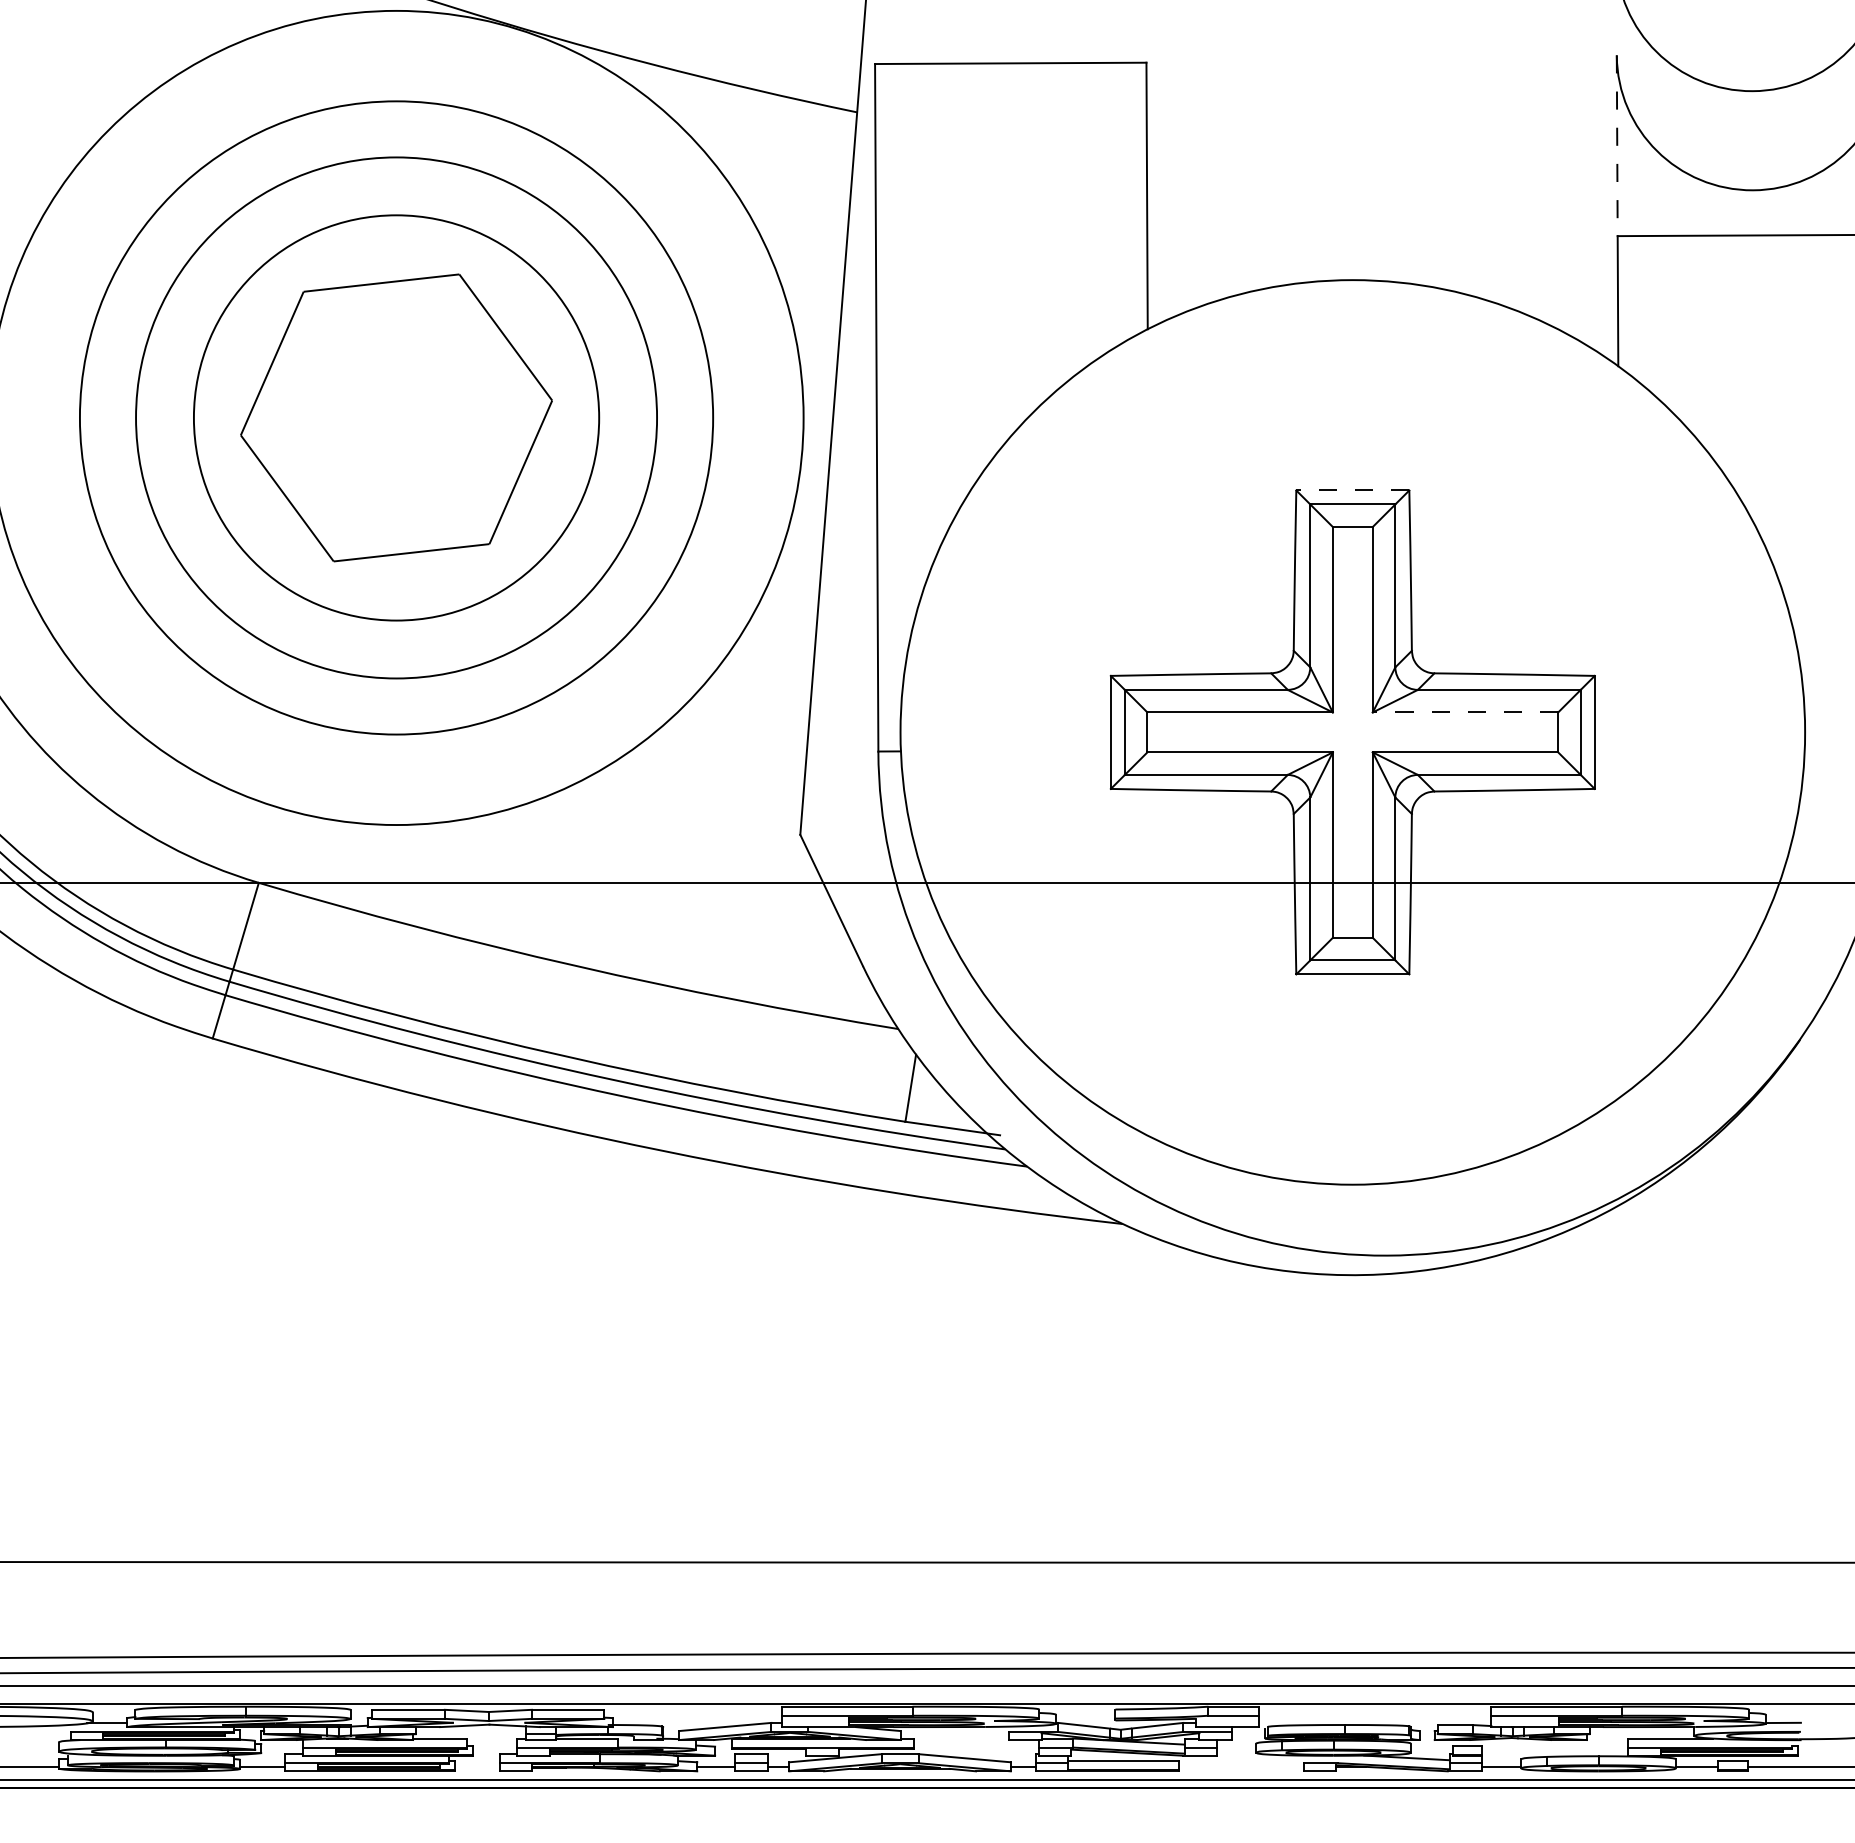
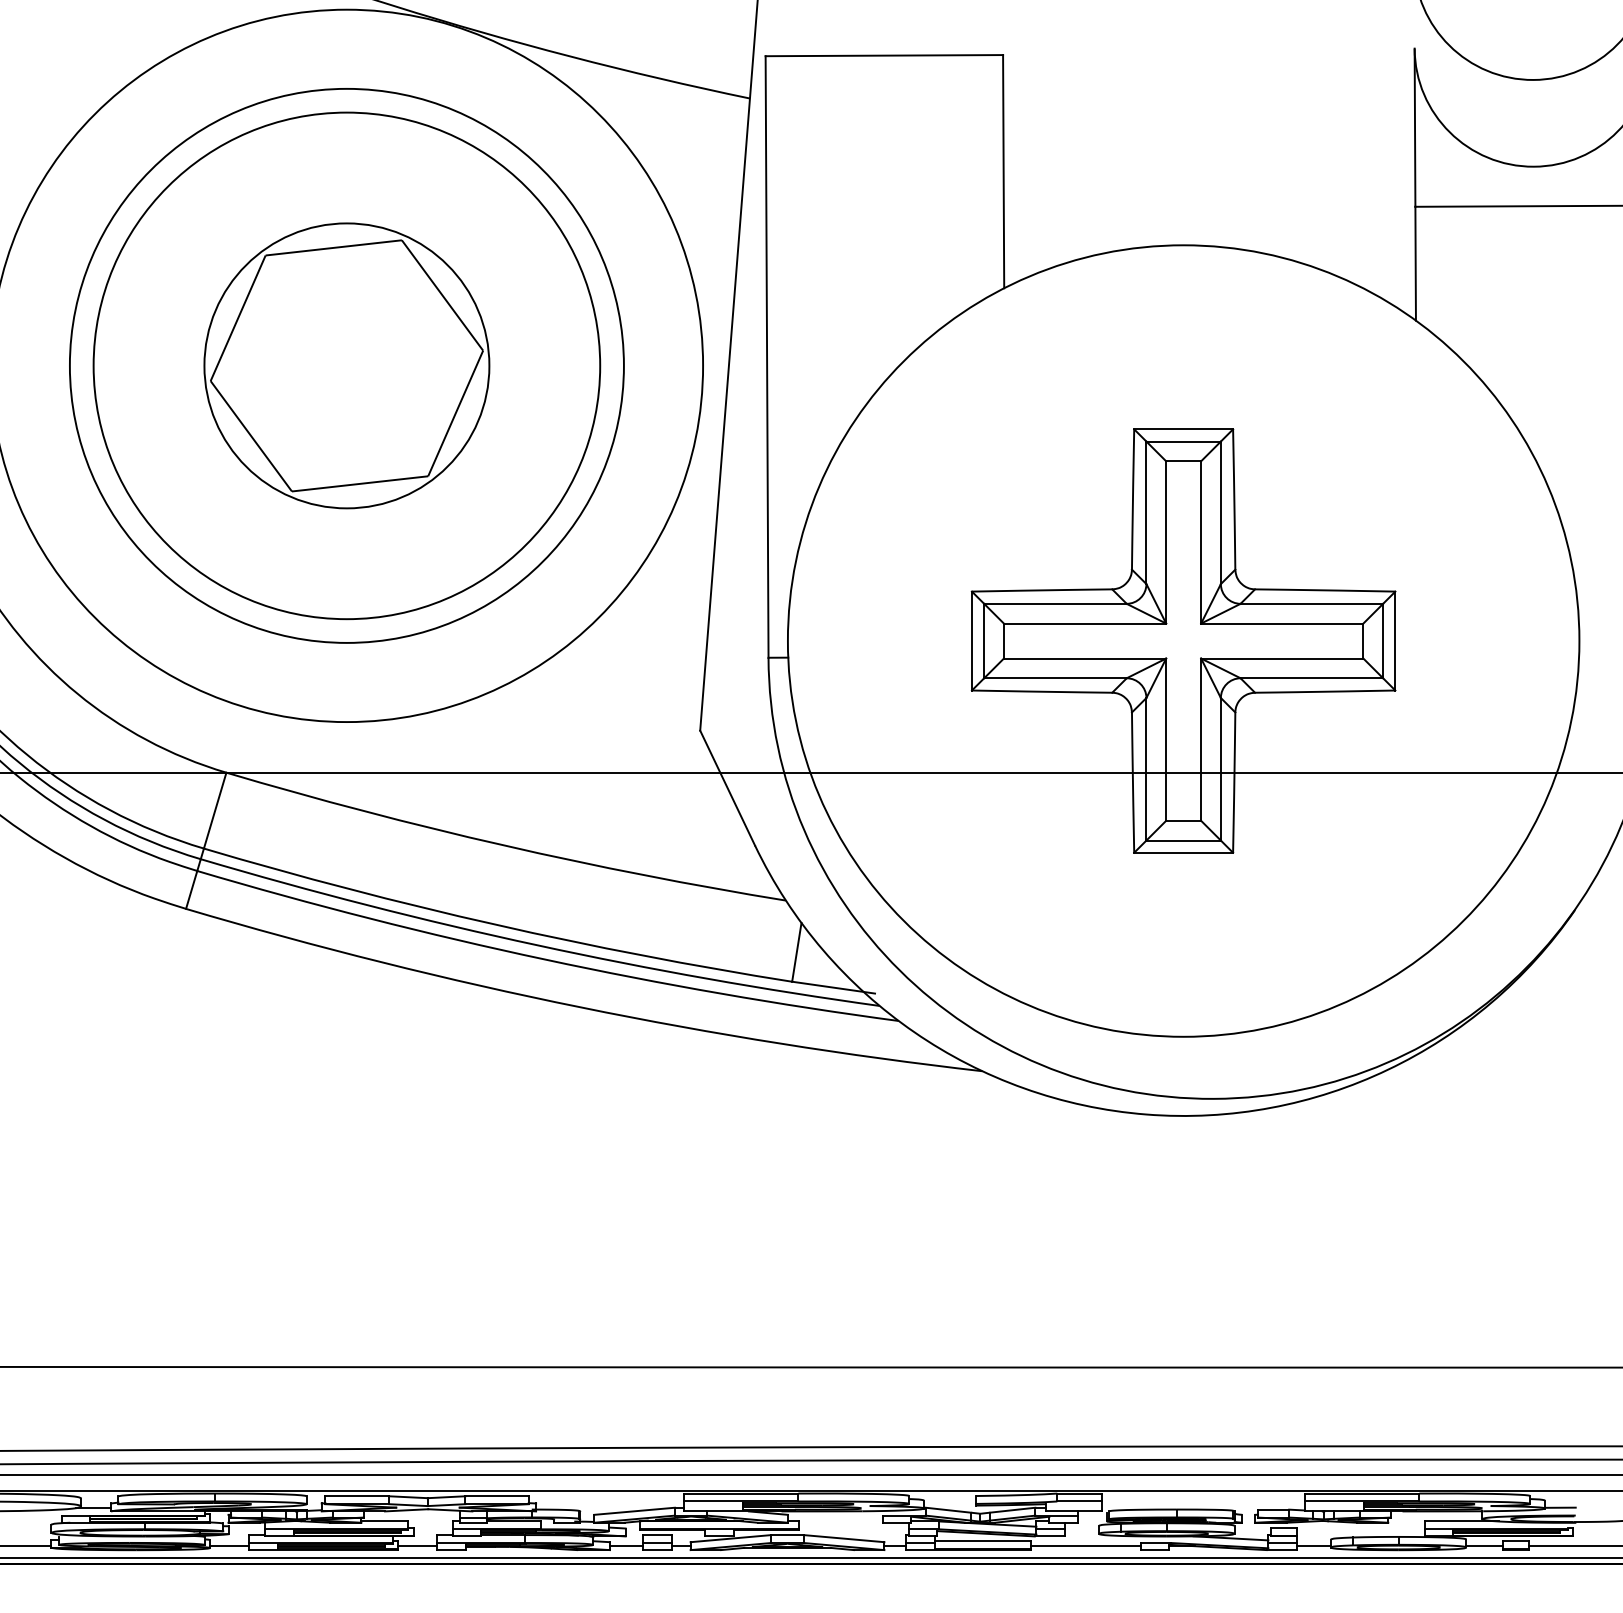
line: (1617, 146) -> (1415, 128), dashed -> solid
circle: (396, 417) -> (346, 365), size x0.62
circle: (396, 417) -> (346, 365), size x1.43
line: (1352, 490) -> (1183, 429), dashed -> solid
line: (1465, 712) -> (1282, 623), dashed -> solid
line: (476, 1766) -> (416, 1545), added
line: (1240, 1766) -> (1085, 1545), added

